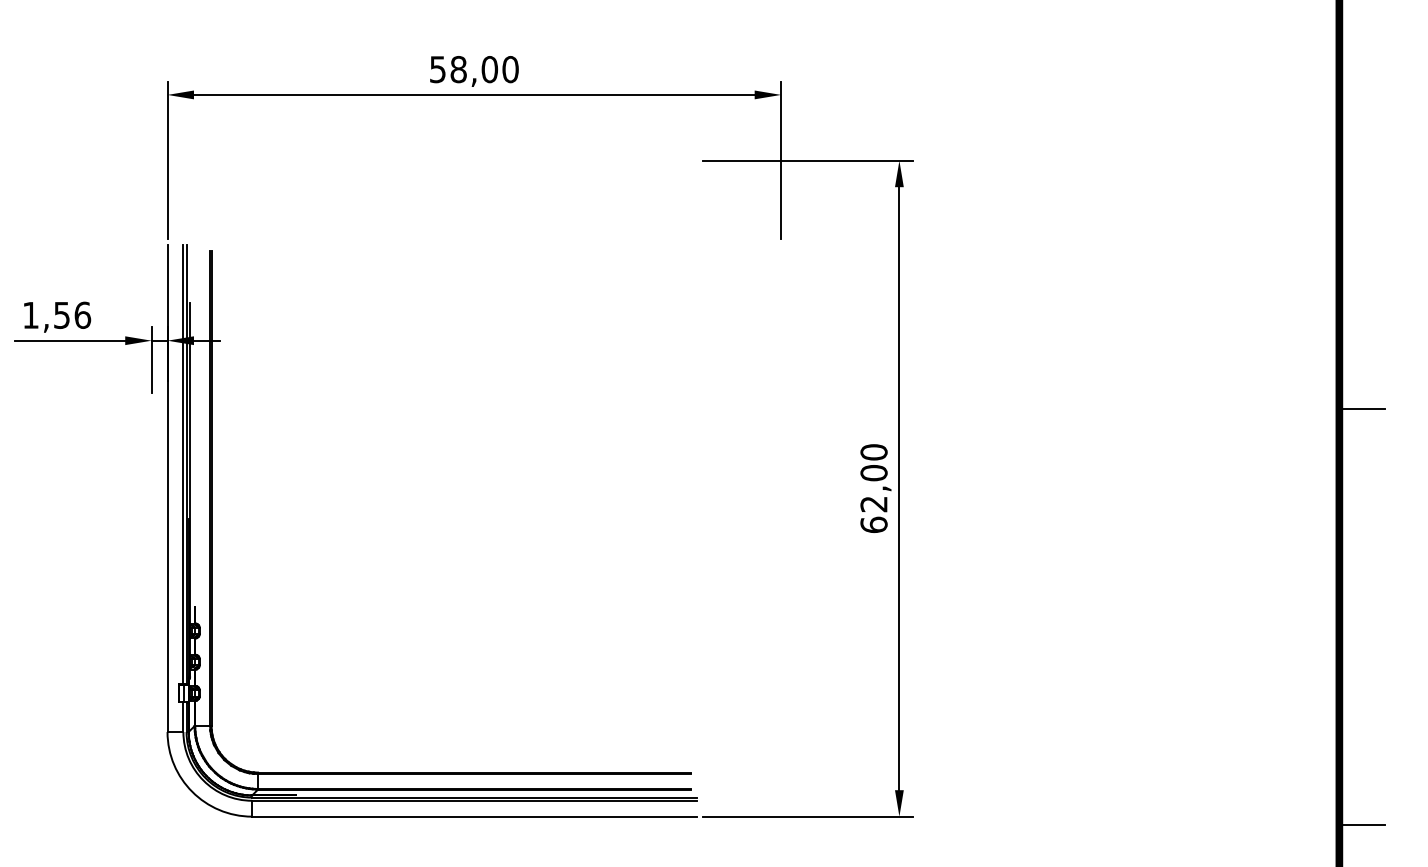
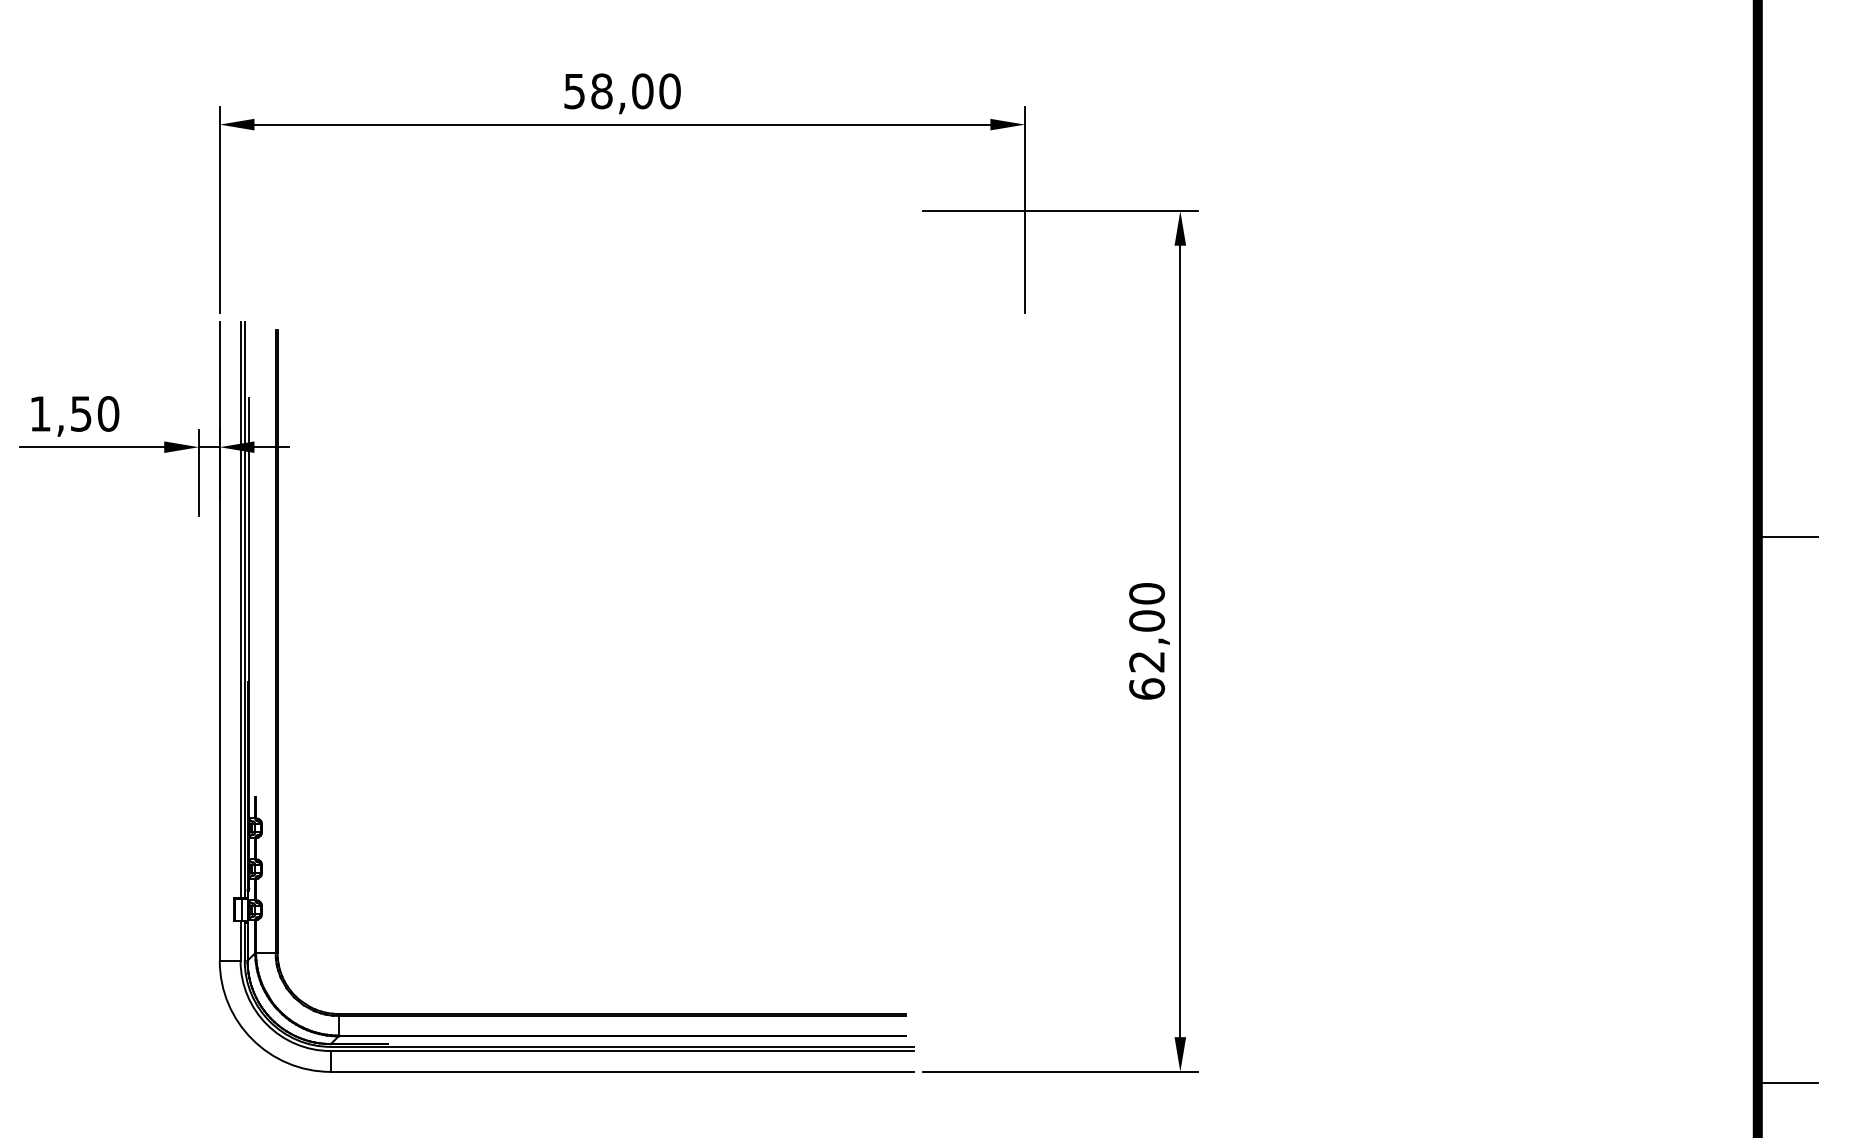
text: (82, 315) -> (108, 413), 1,56 -> 1,50

